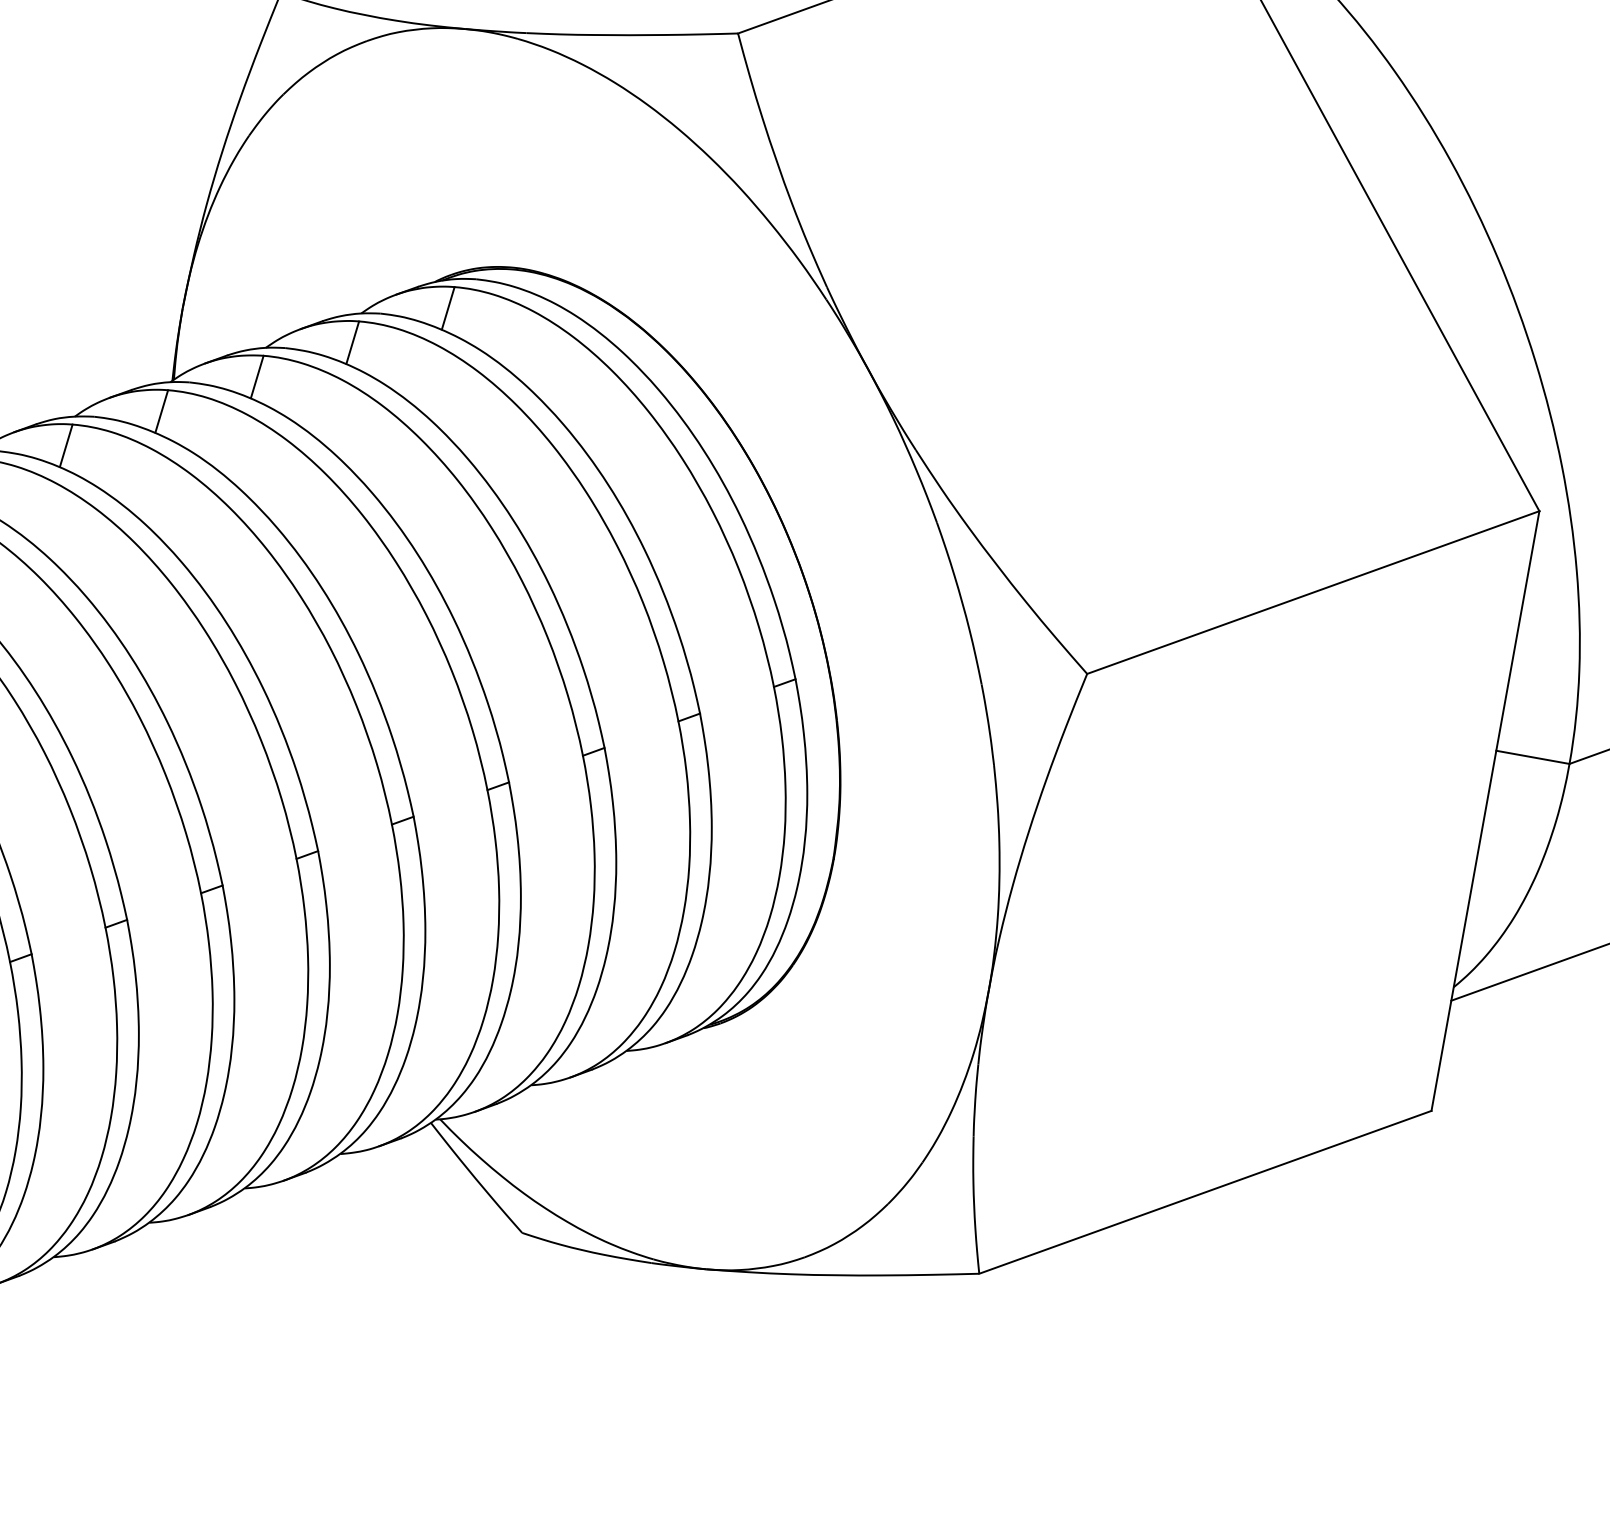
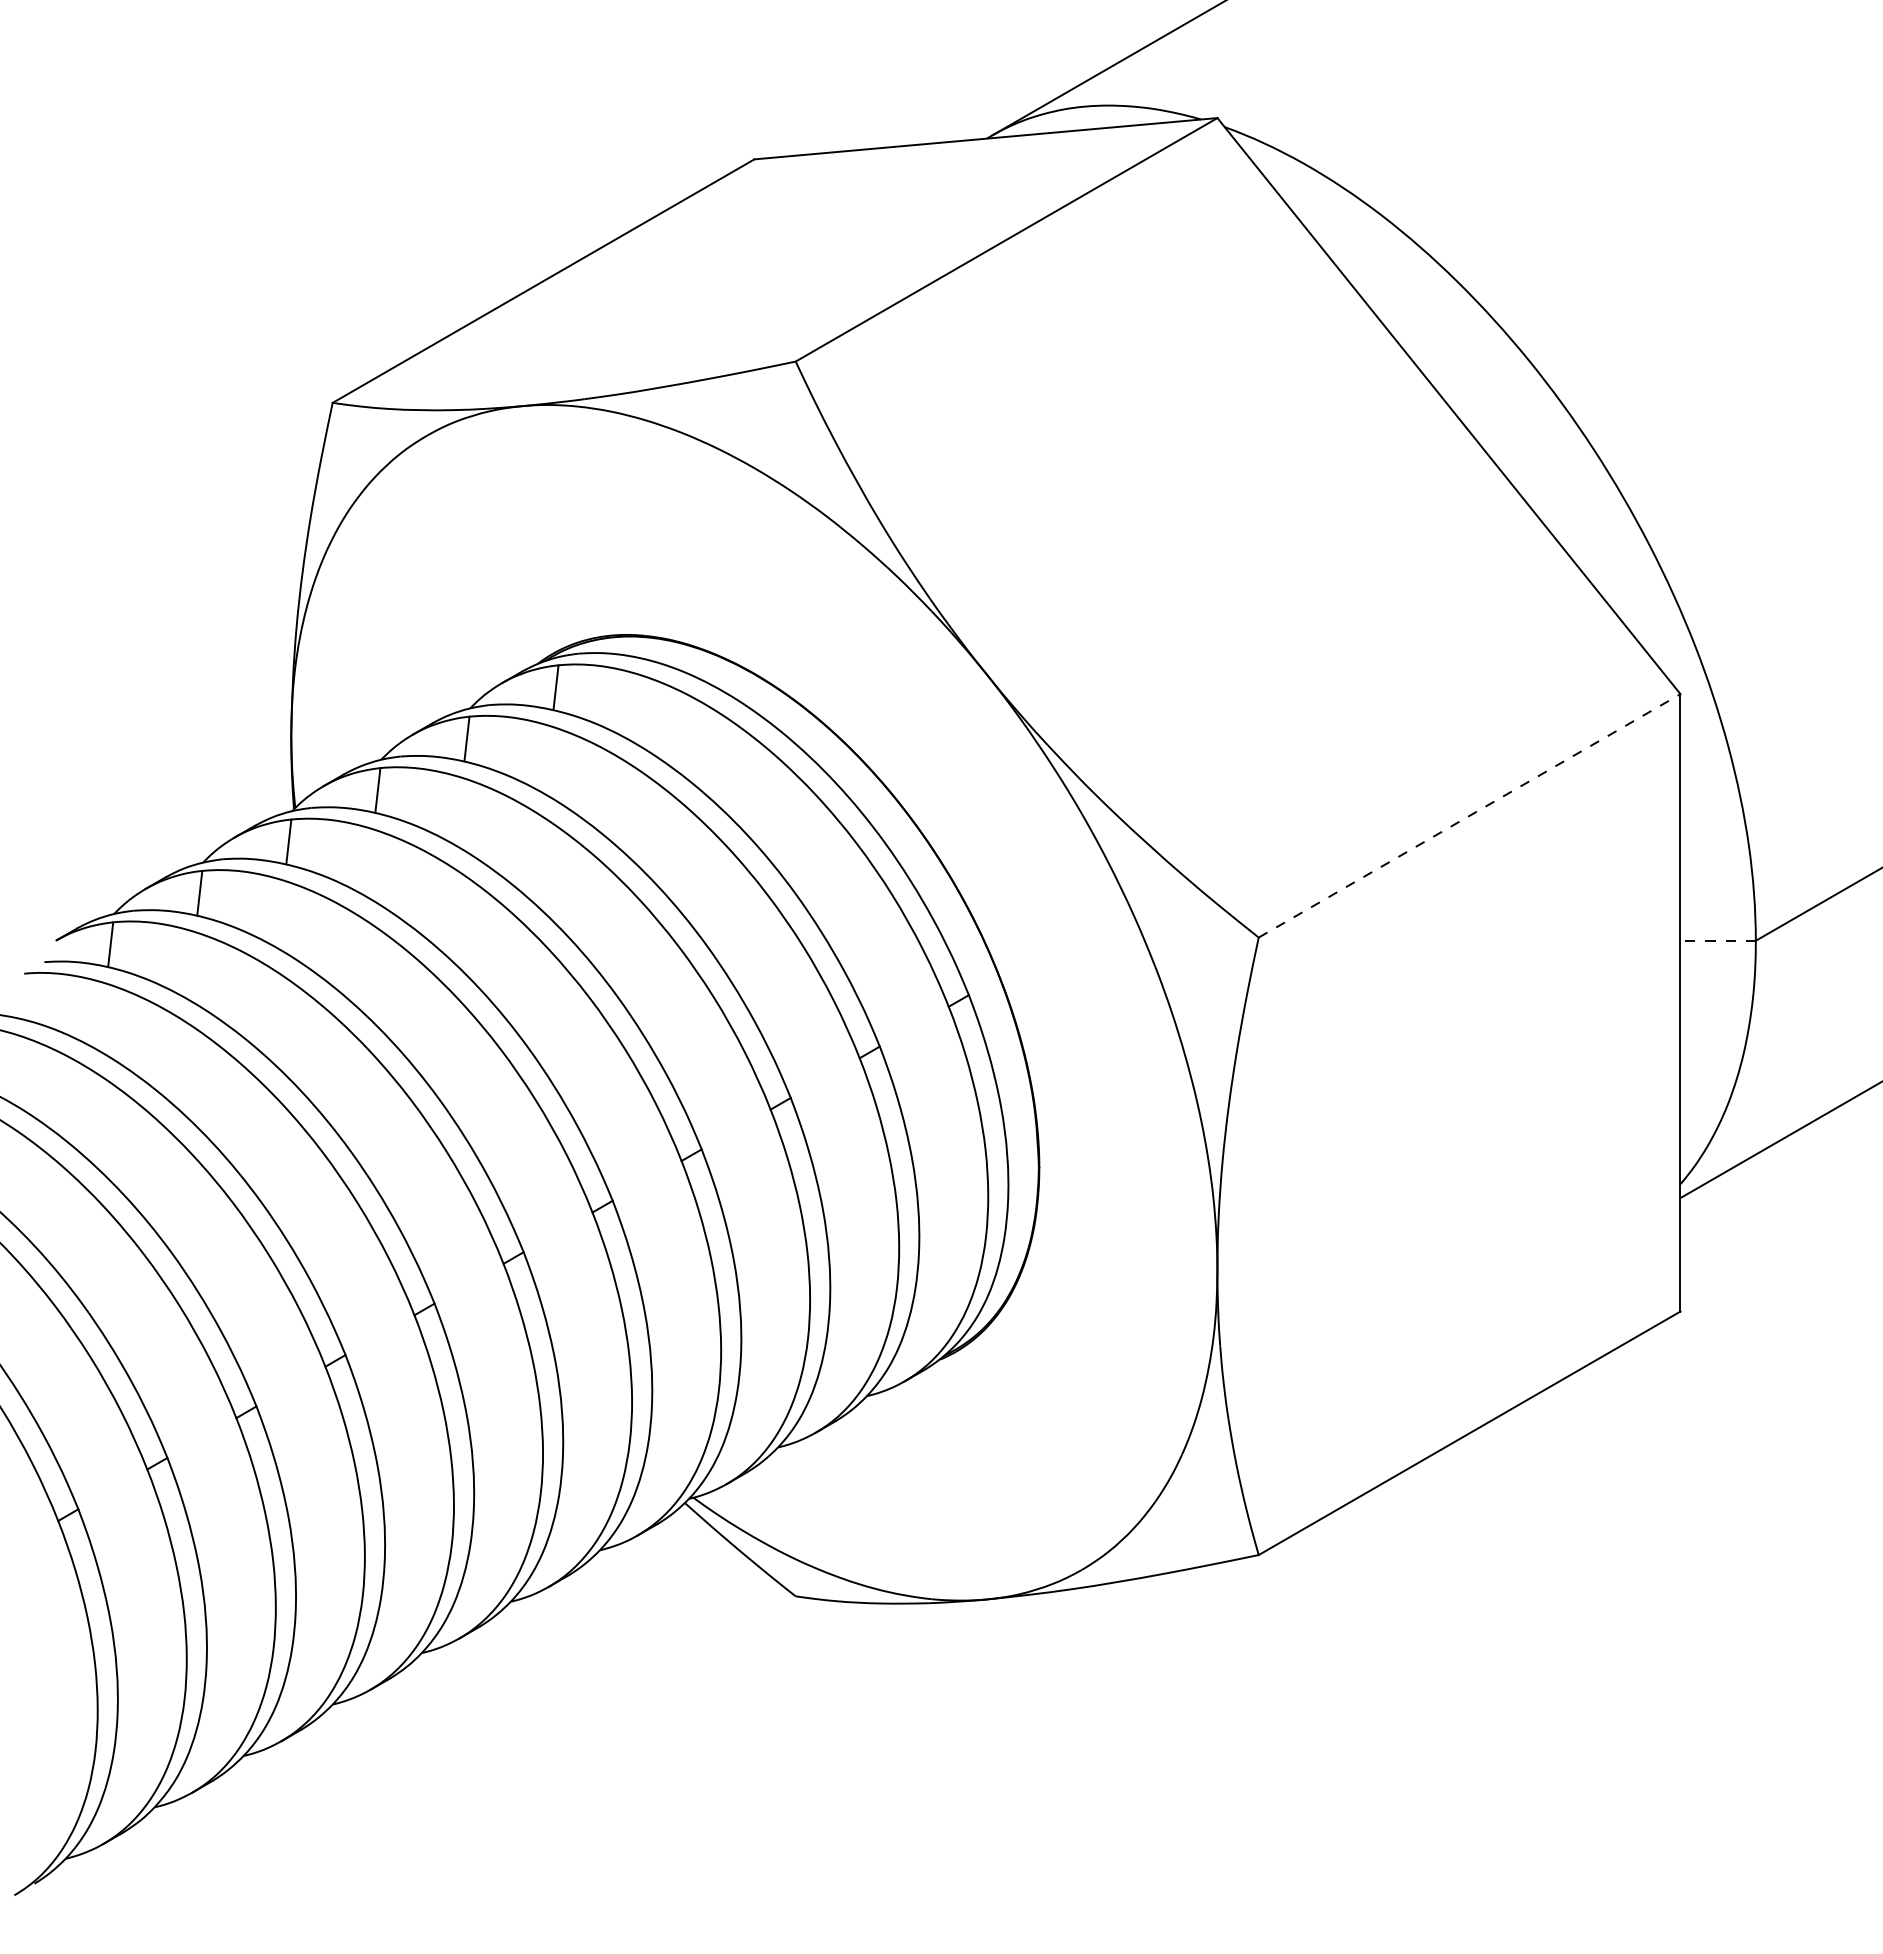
line: (1314, 592) -> (1470, 815), solid -> dashed
line: (1533, 757) -> (1718, 940), solid -> dashed

